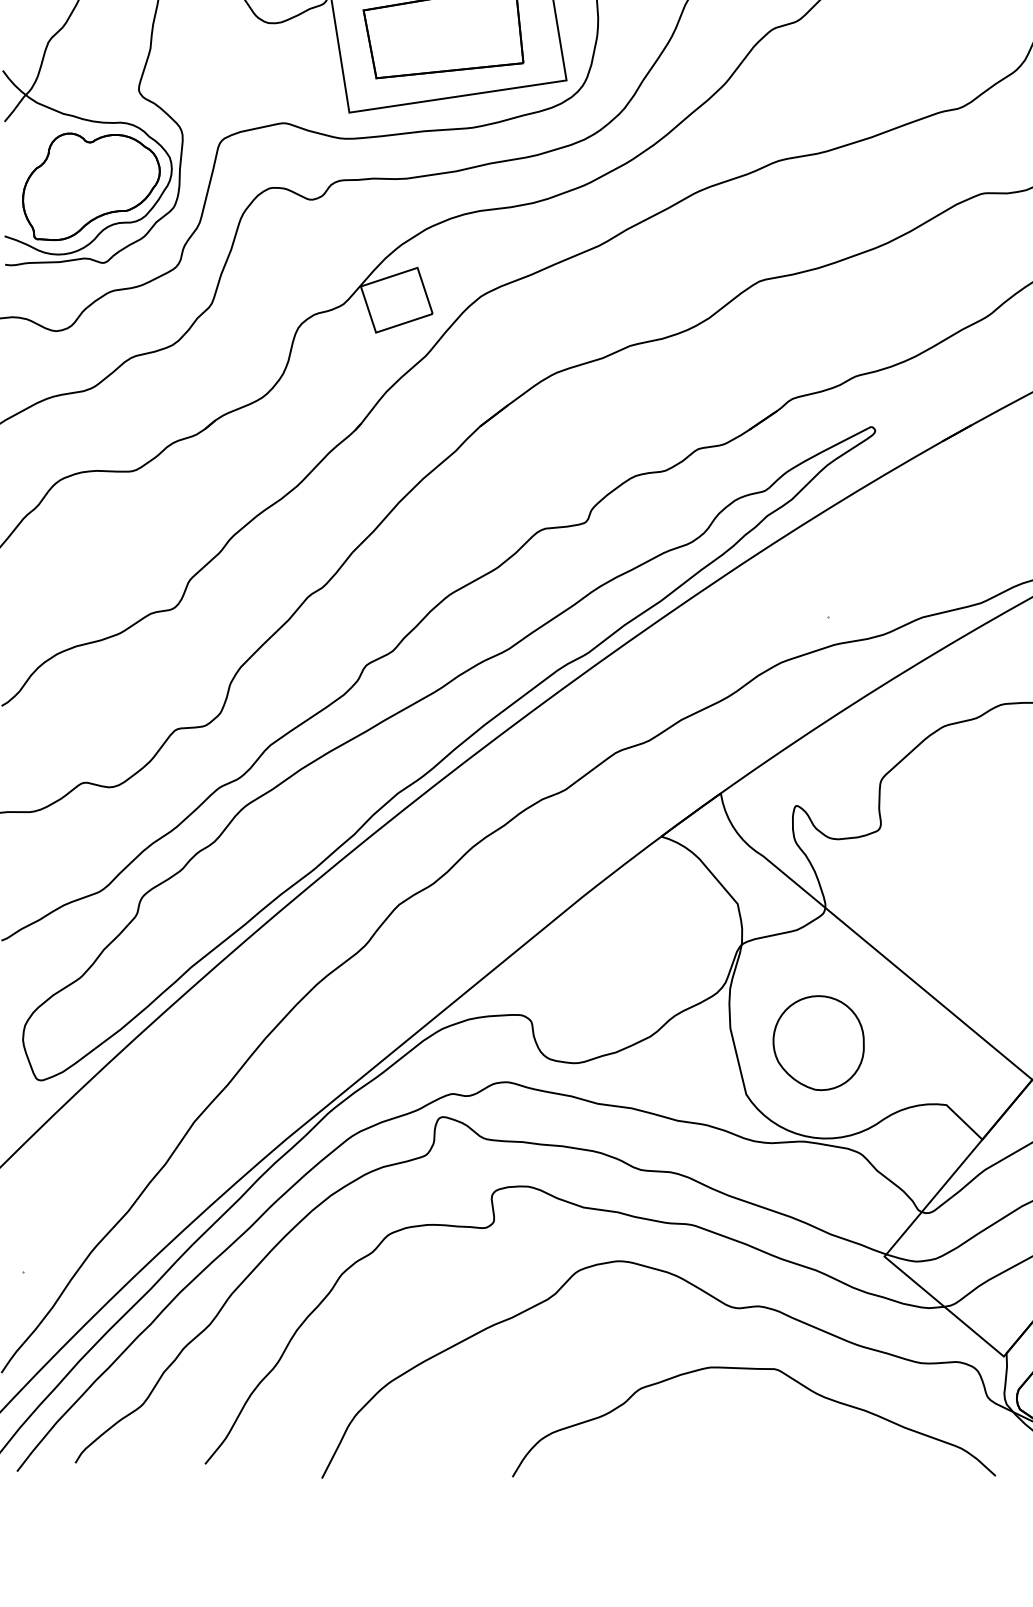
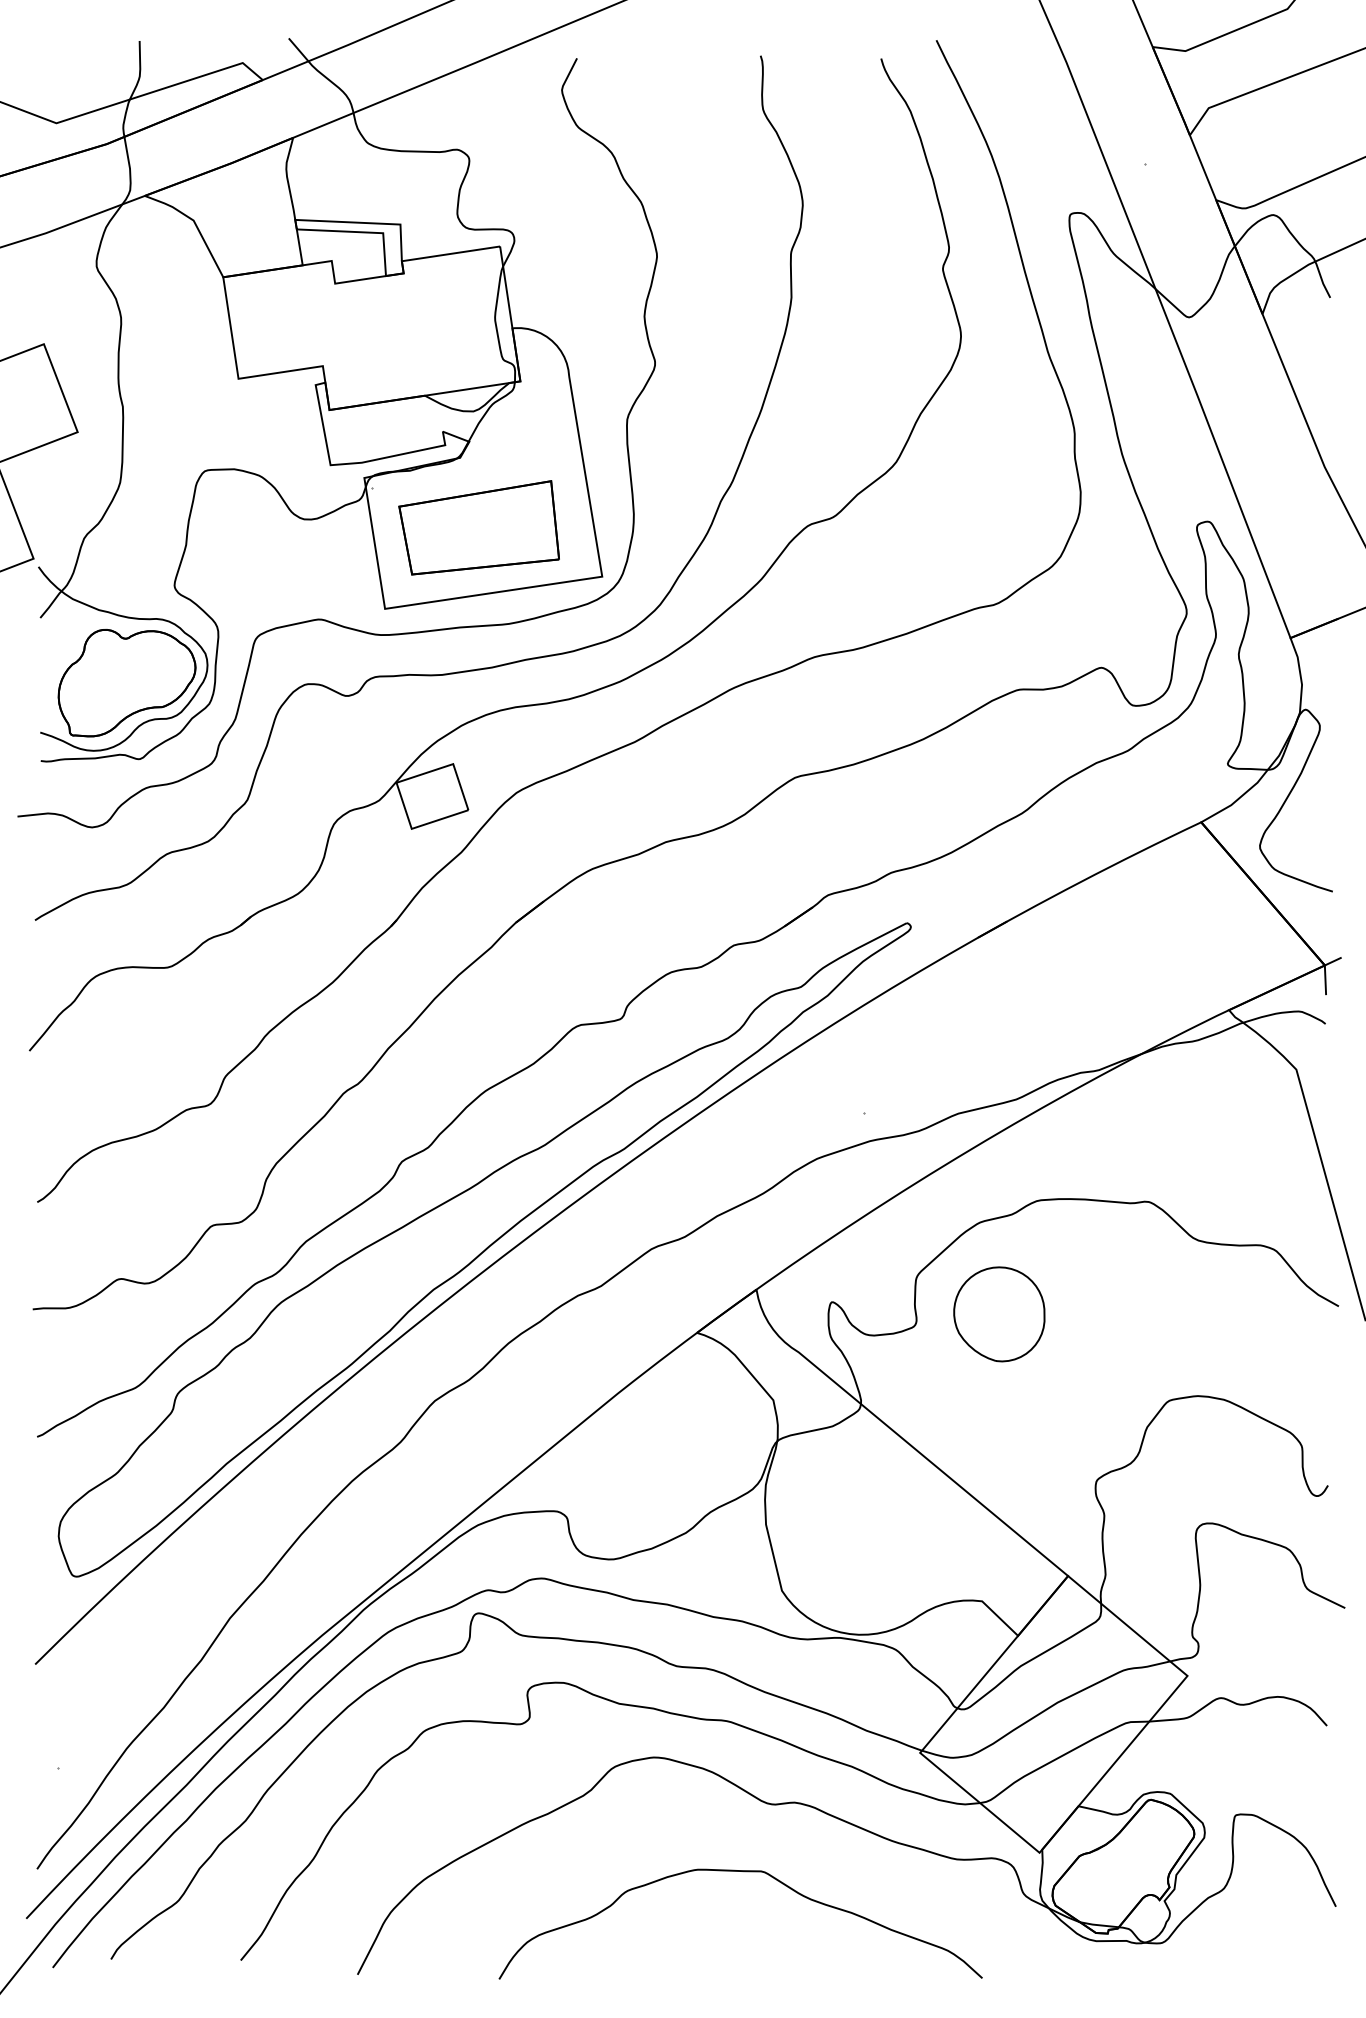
part: (818, 1043) -> (999, 1314), moved
curve: (756, 1370) -> (743, 1872), moved

